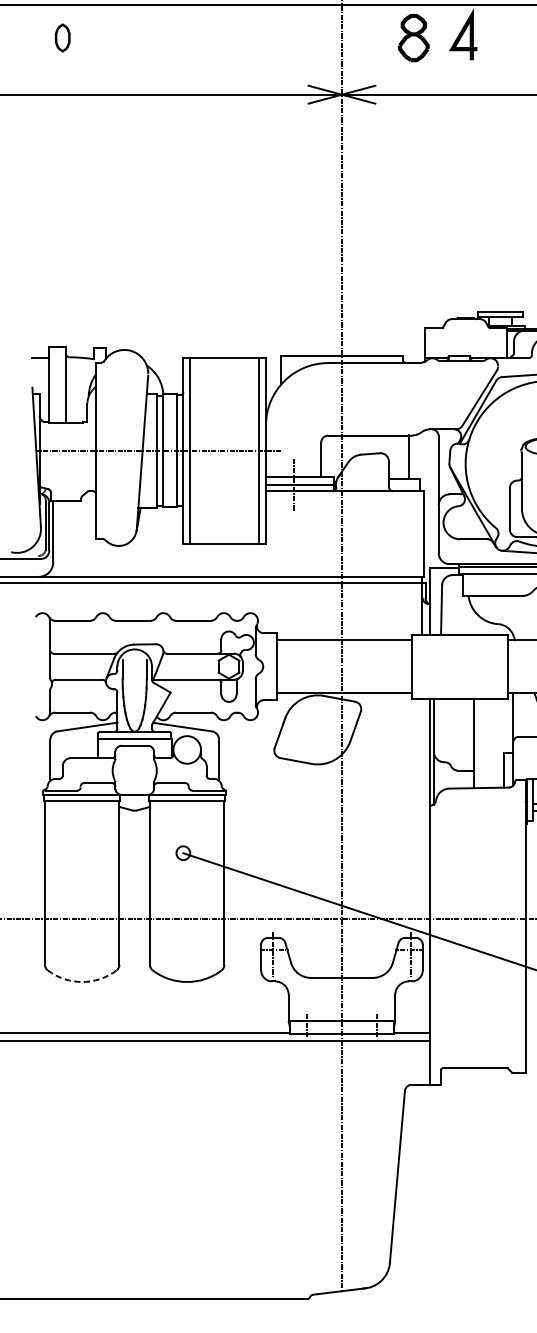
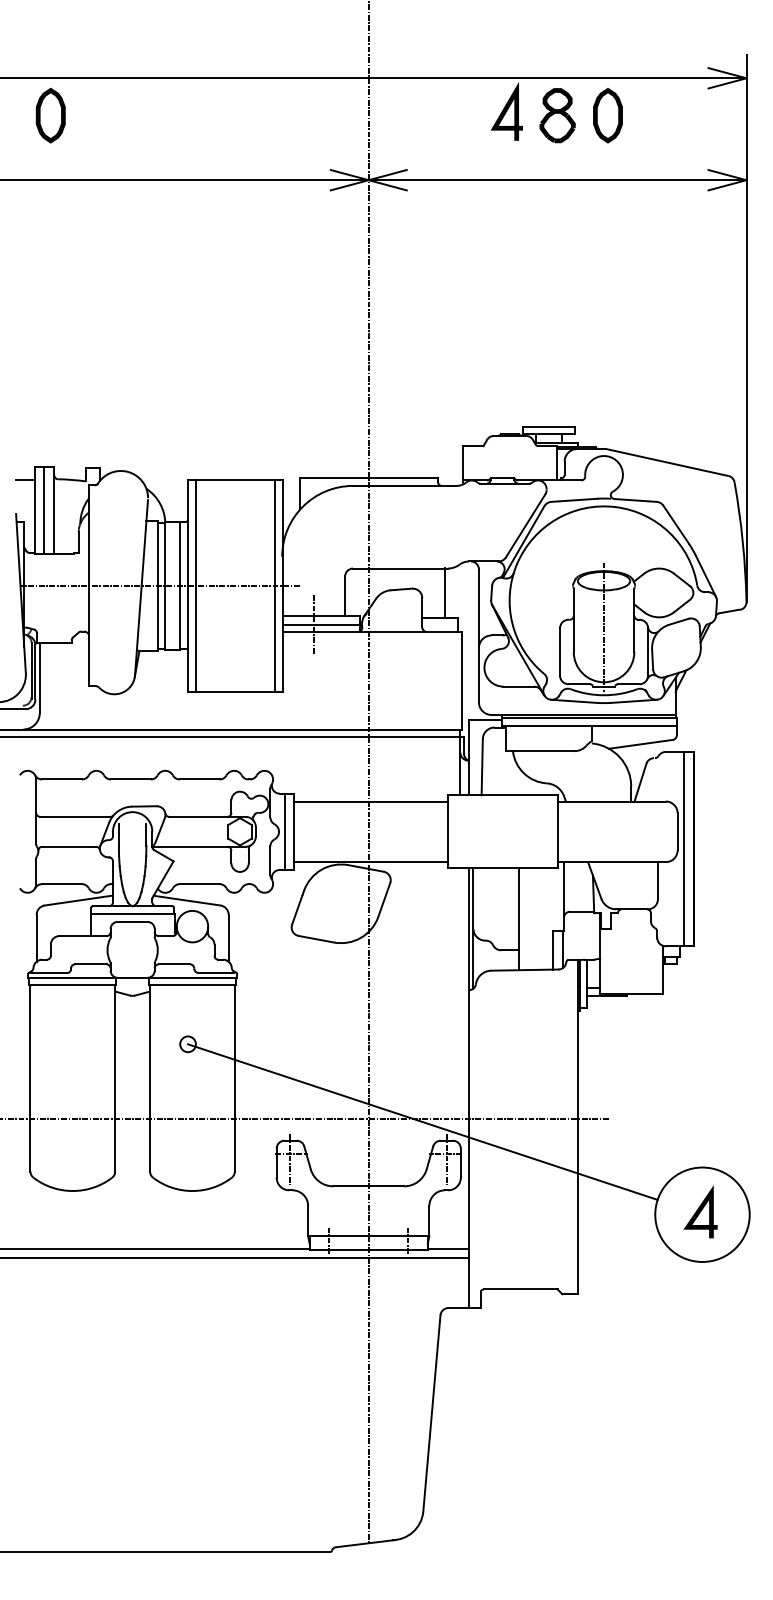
part: (62, 37) -> (50, 115), size x1.67
part: (413, 37) -> (557, 115), moved
line: (57, 384) -> (44, 510), added
line: (268, 666) -> (284, 831), added
arc: (81, 982) -> (72, 1191), dashed -> solid

